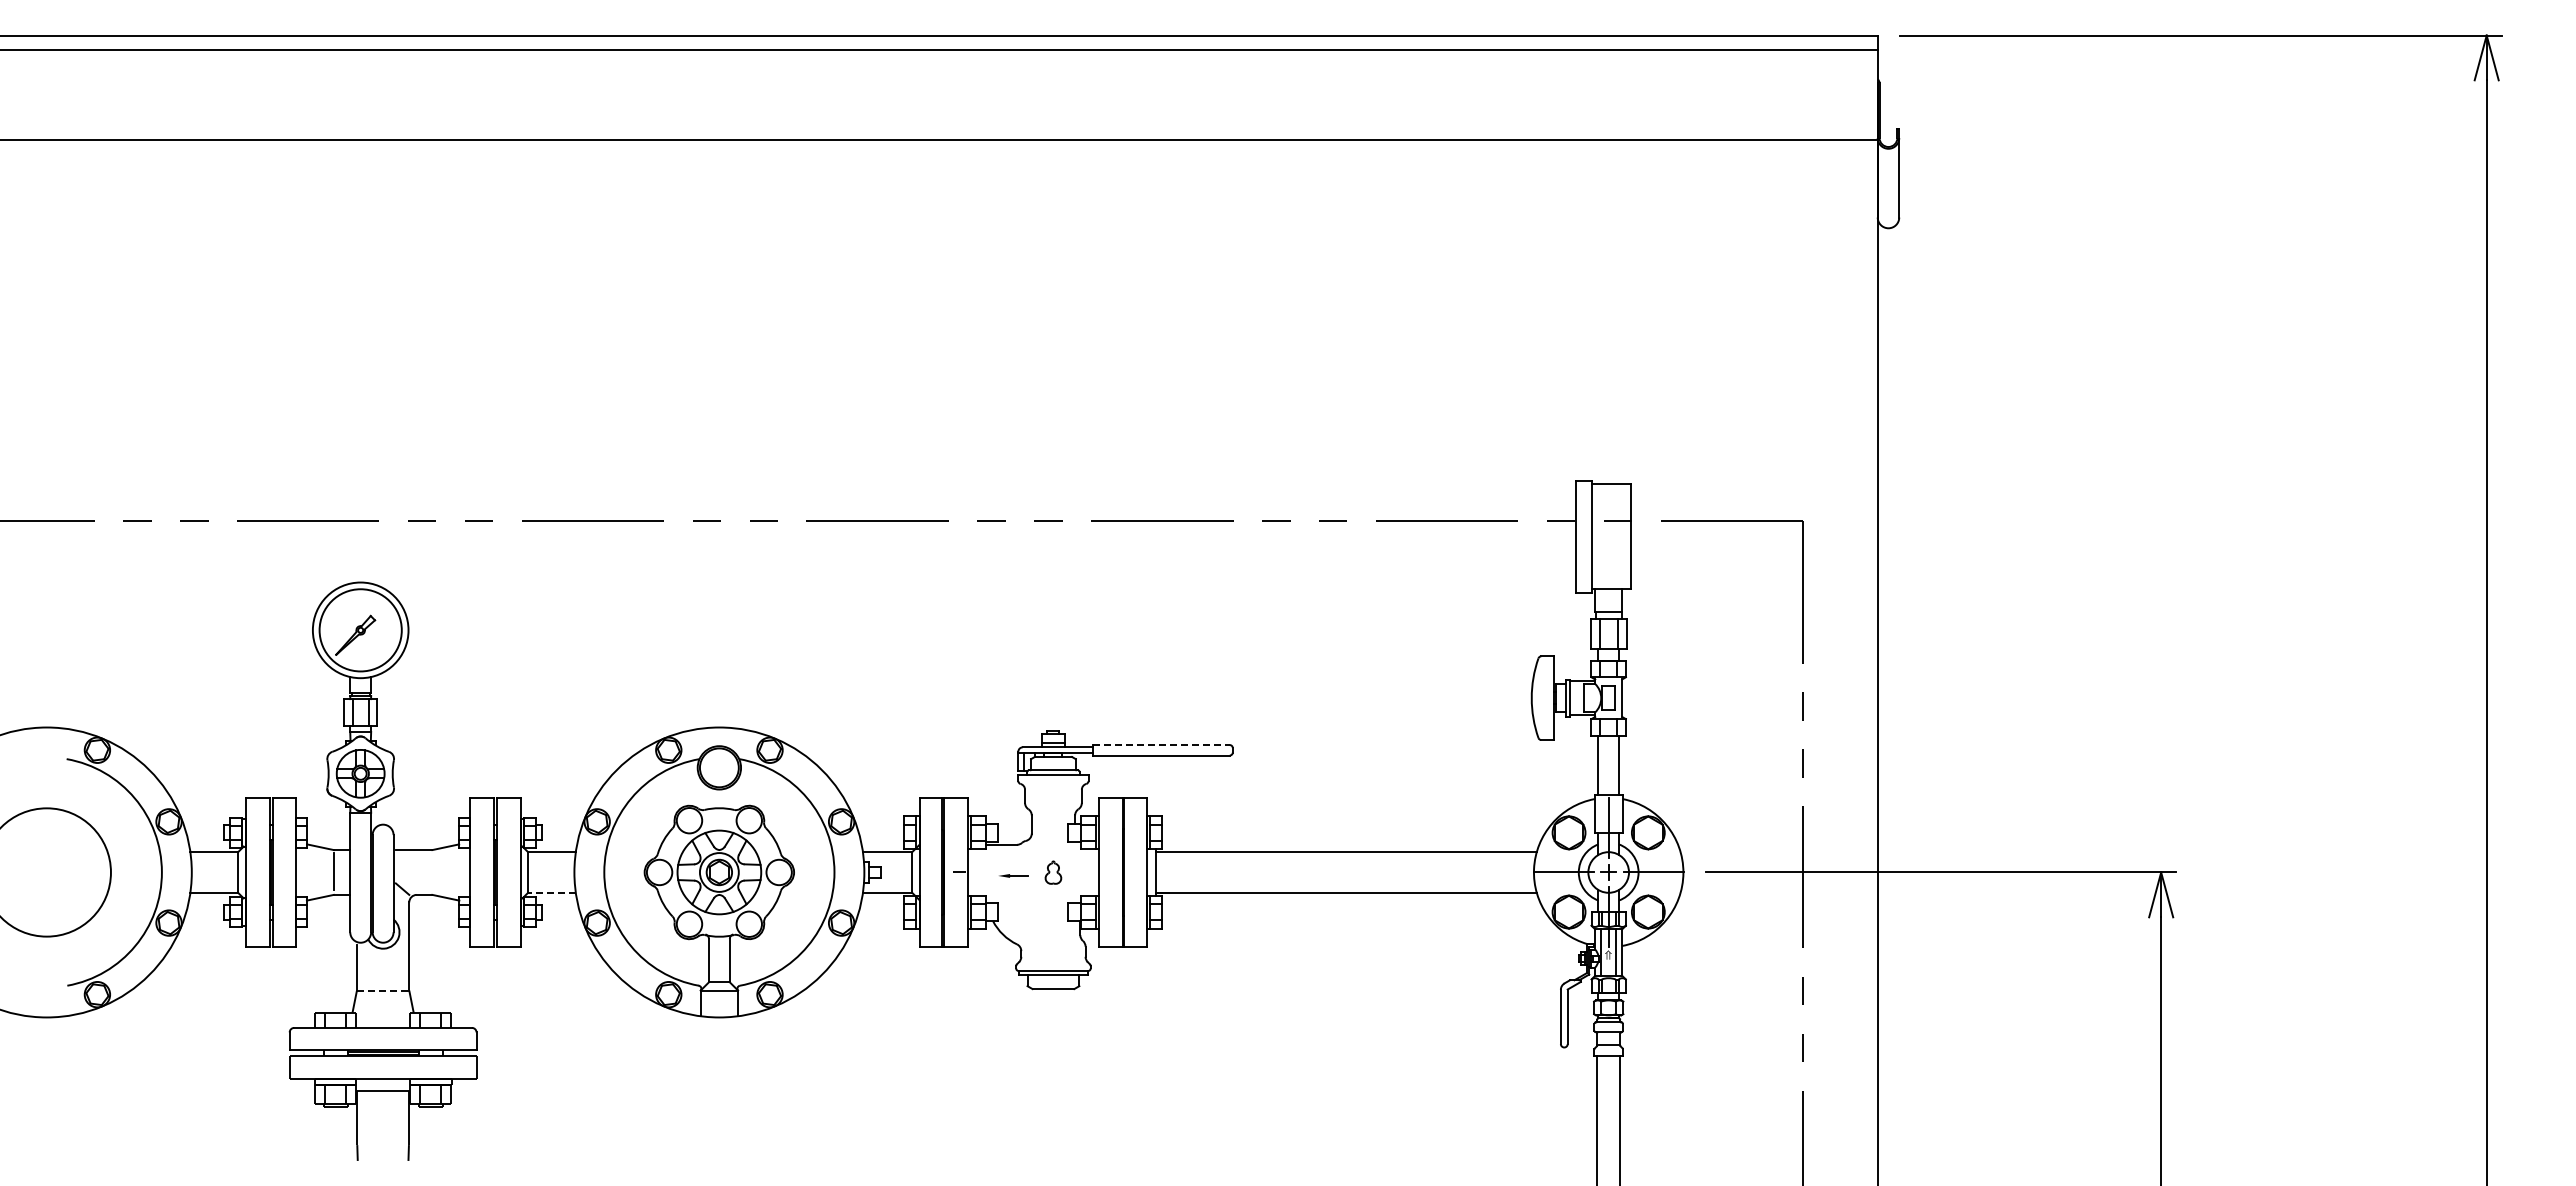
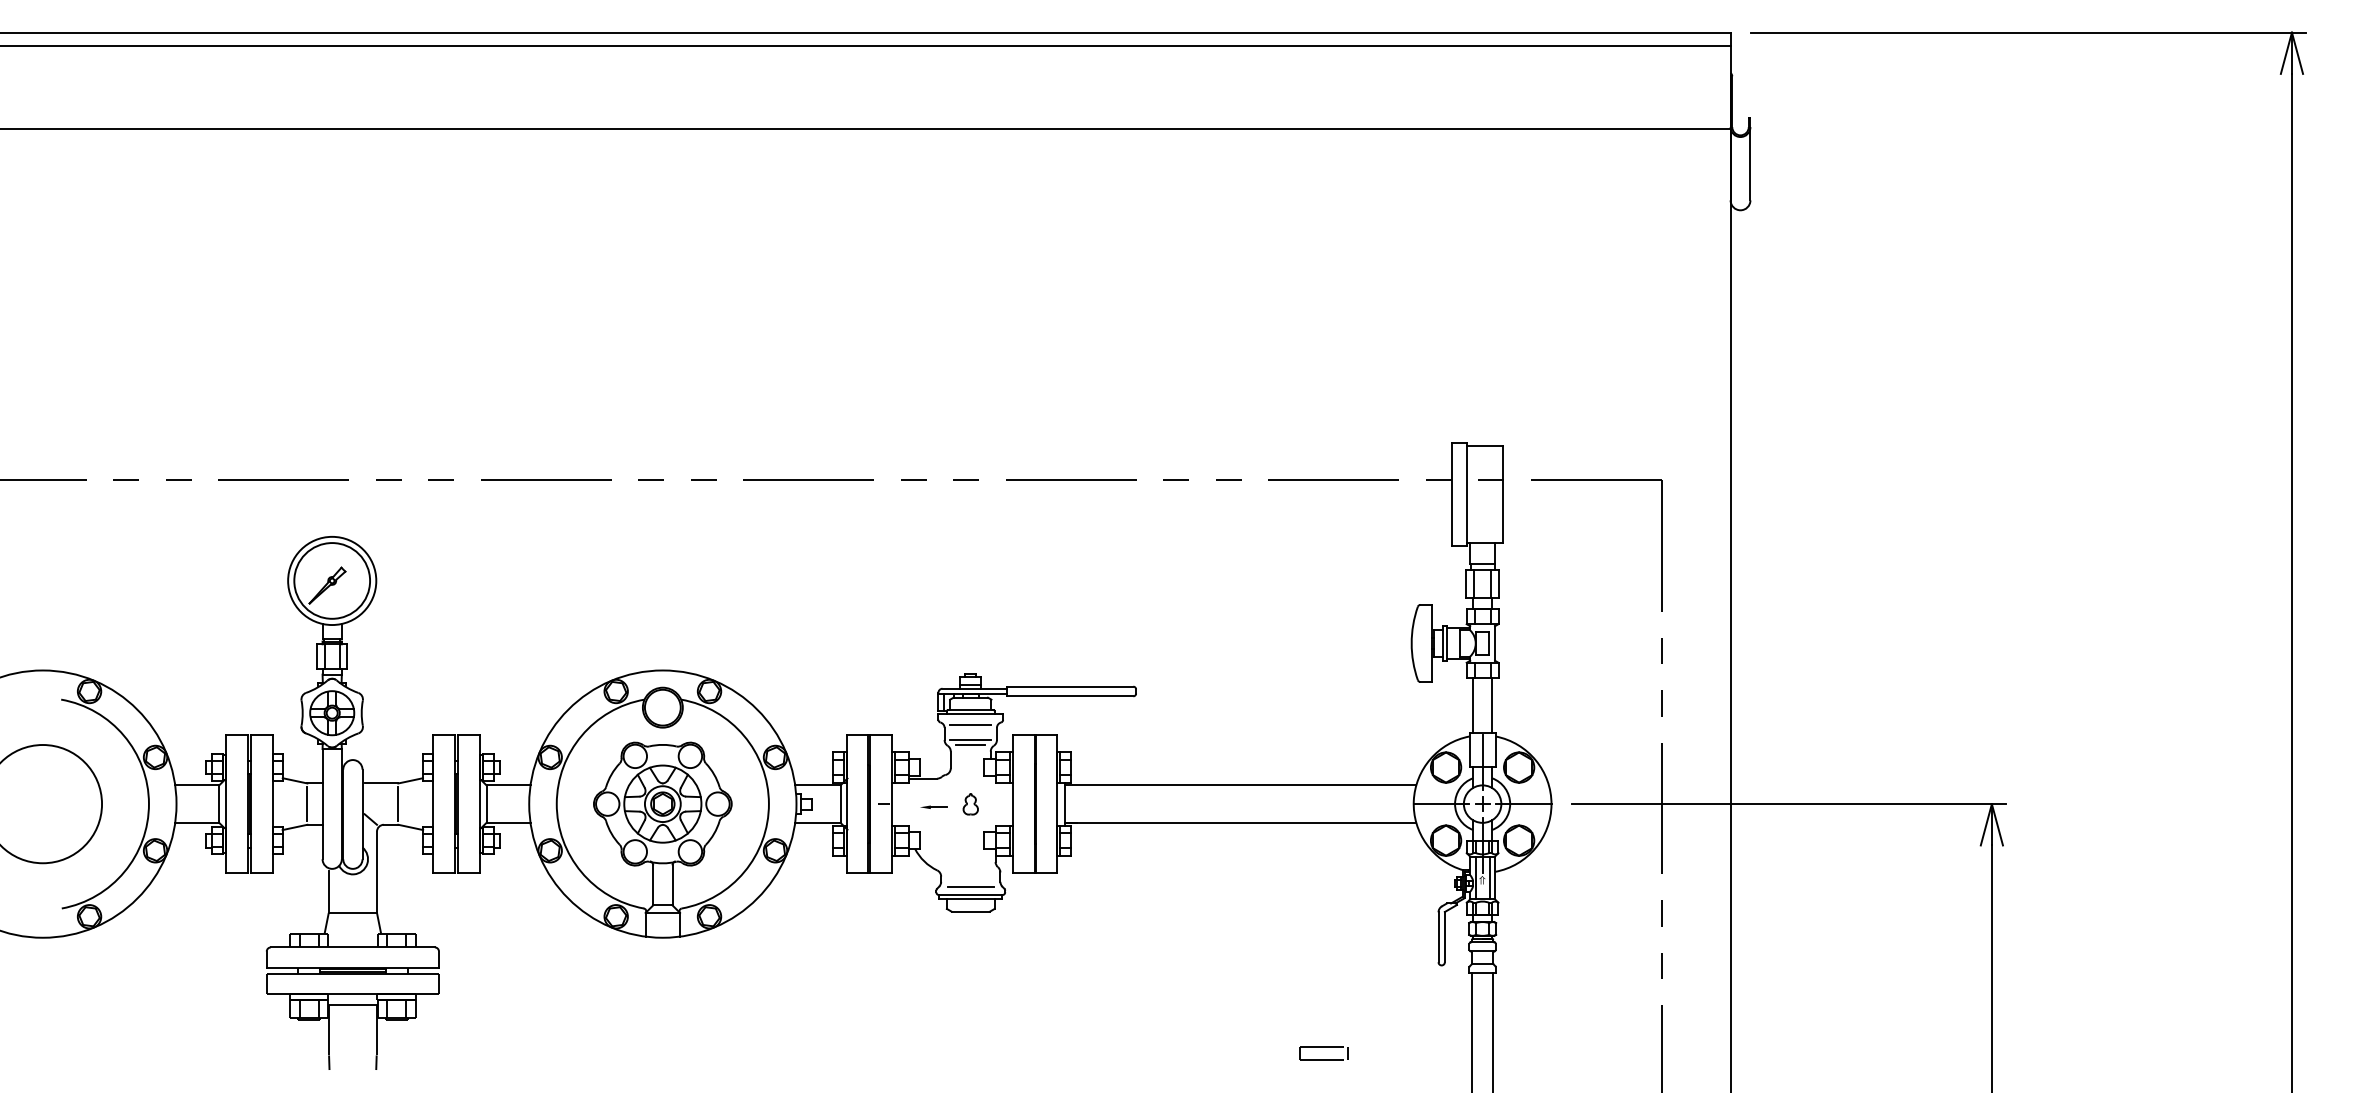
line: (1161, 745) -> (1070, 687), dashed -> solid
line: (1053, 786) -> (970, 724), added
line: (1053, 802) -> (970, 739), added
line: (1053, 808) -> (970, 745), added
line: (432, 871) -> (398, 803), added
line: (551, 892) -> (508, 822), dashed -> solid
line: (1053, 962) -> (970, 887), added
line: (383, 990) -> (353, 912), dashed -> solid
part: (1436, 1142) -> (1323, 1053), added

